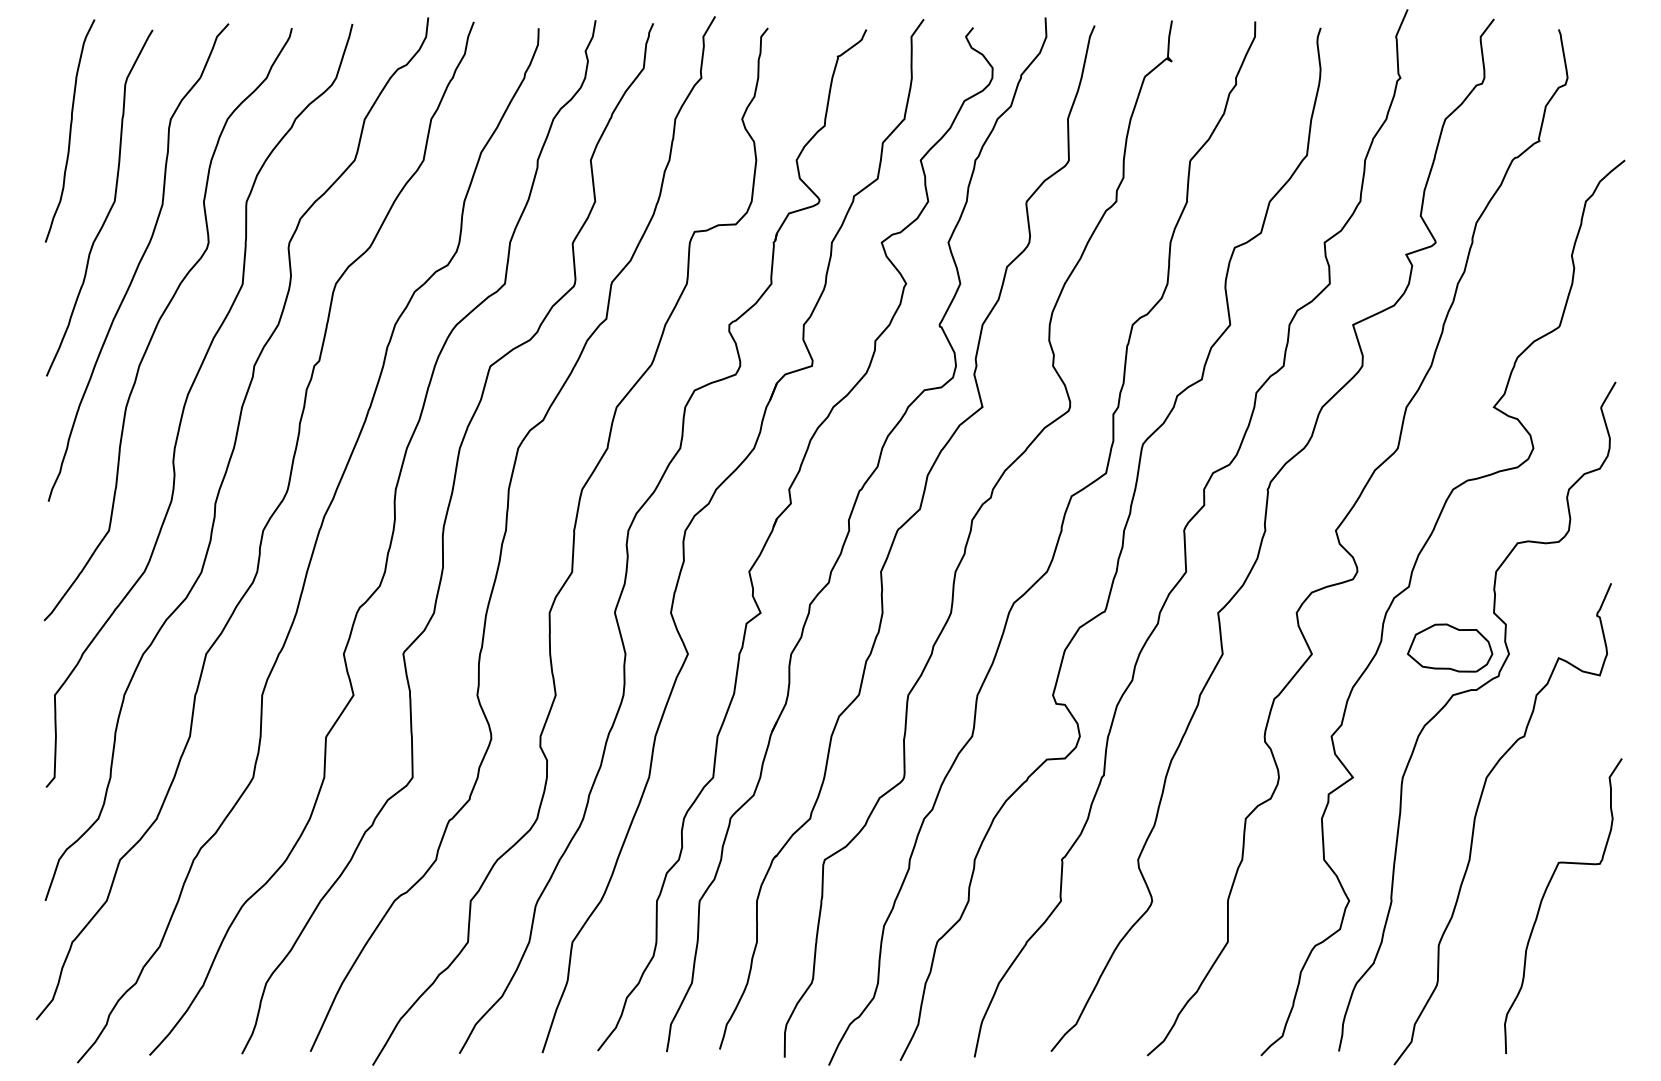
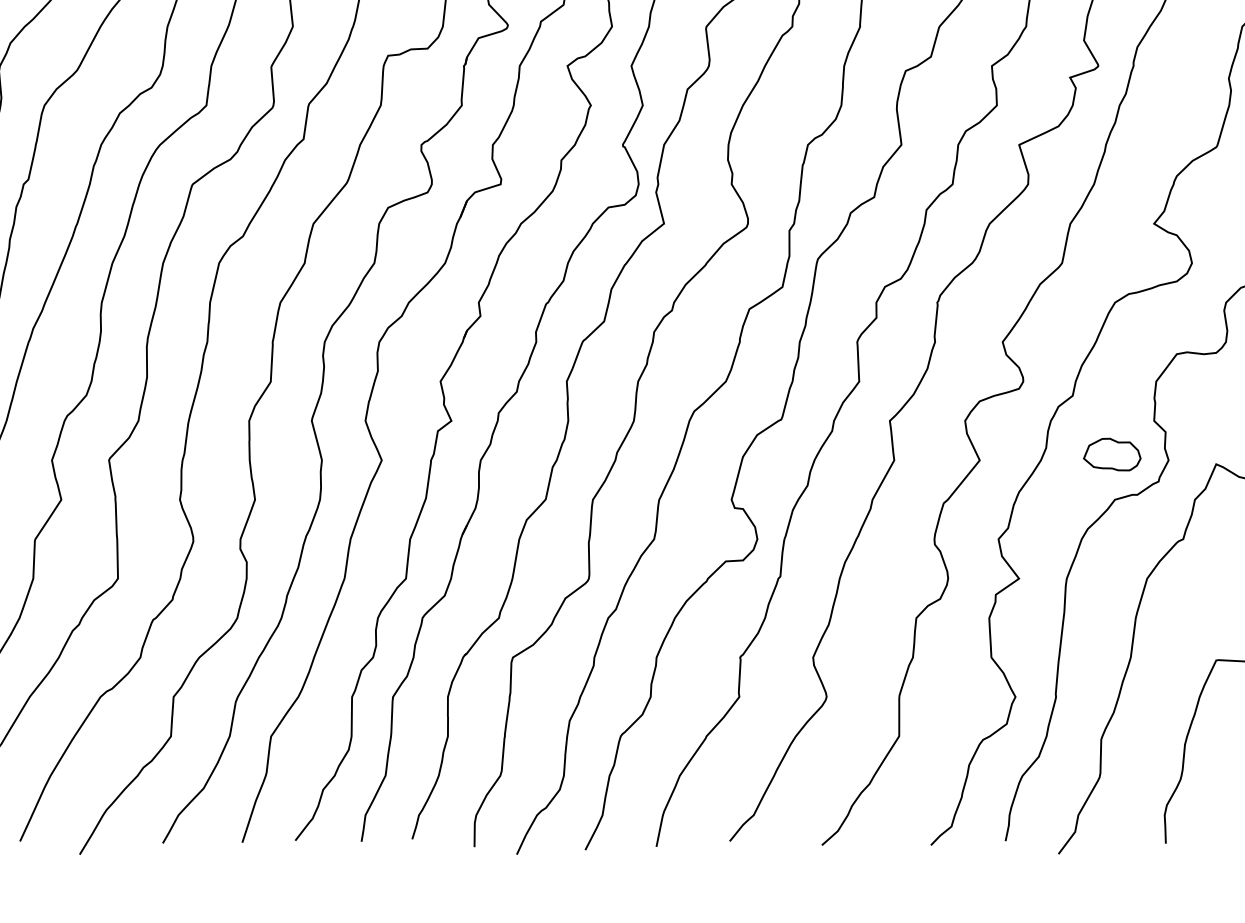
part: (1450, 647) -> (1112, 454), size x0.7

